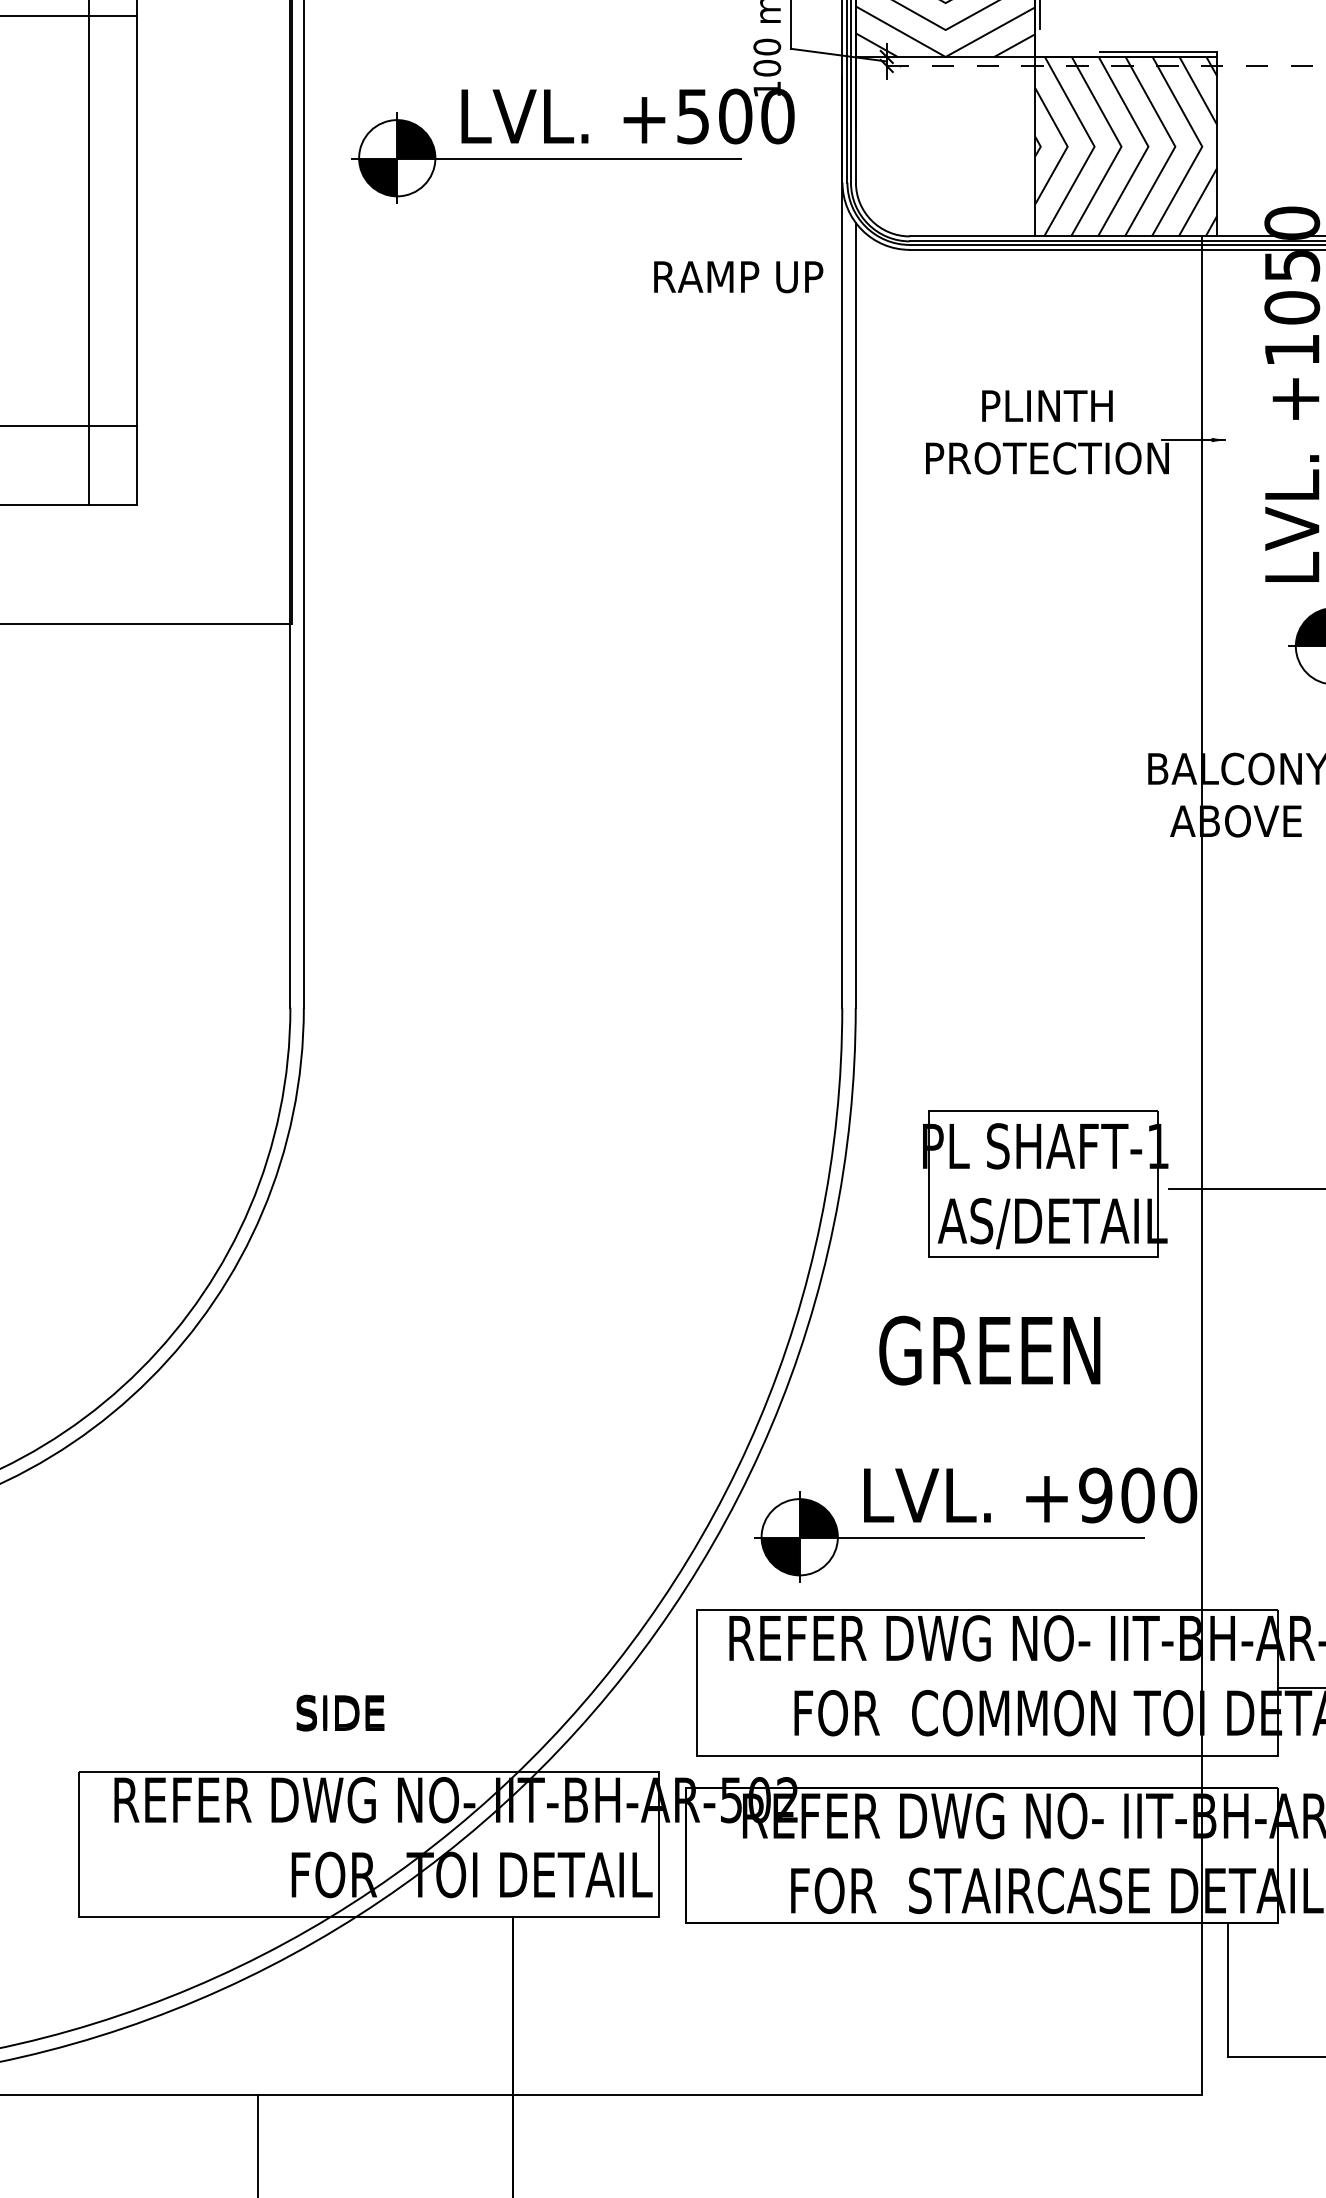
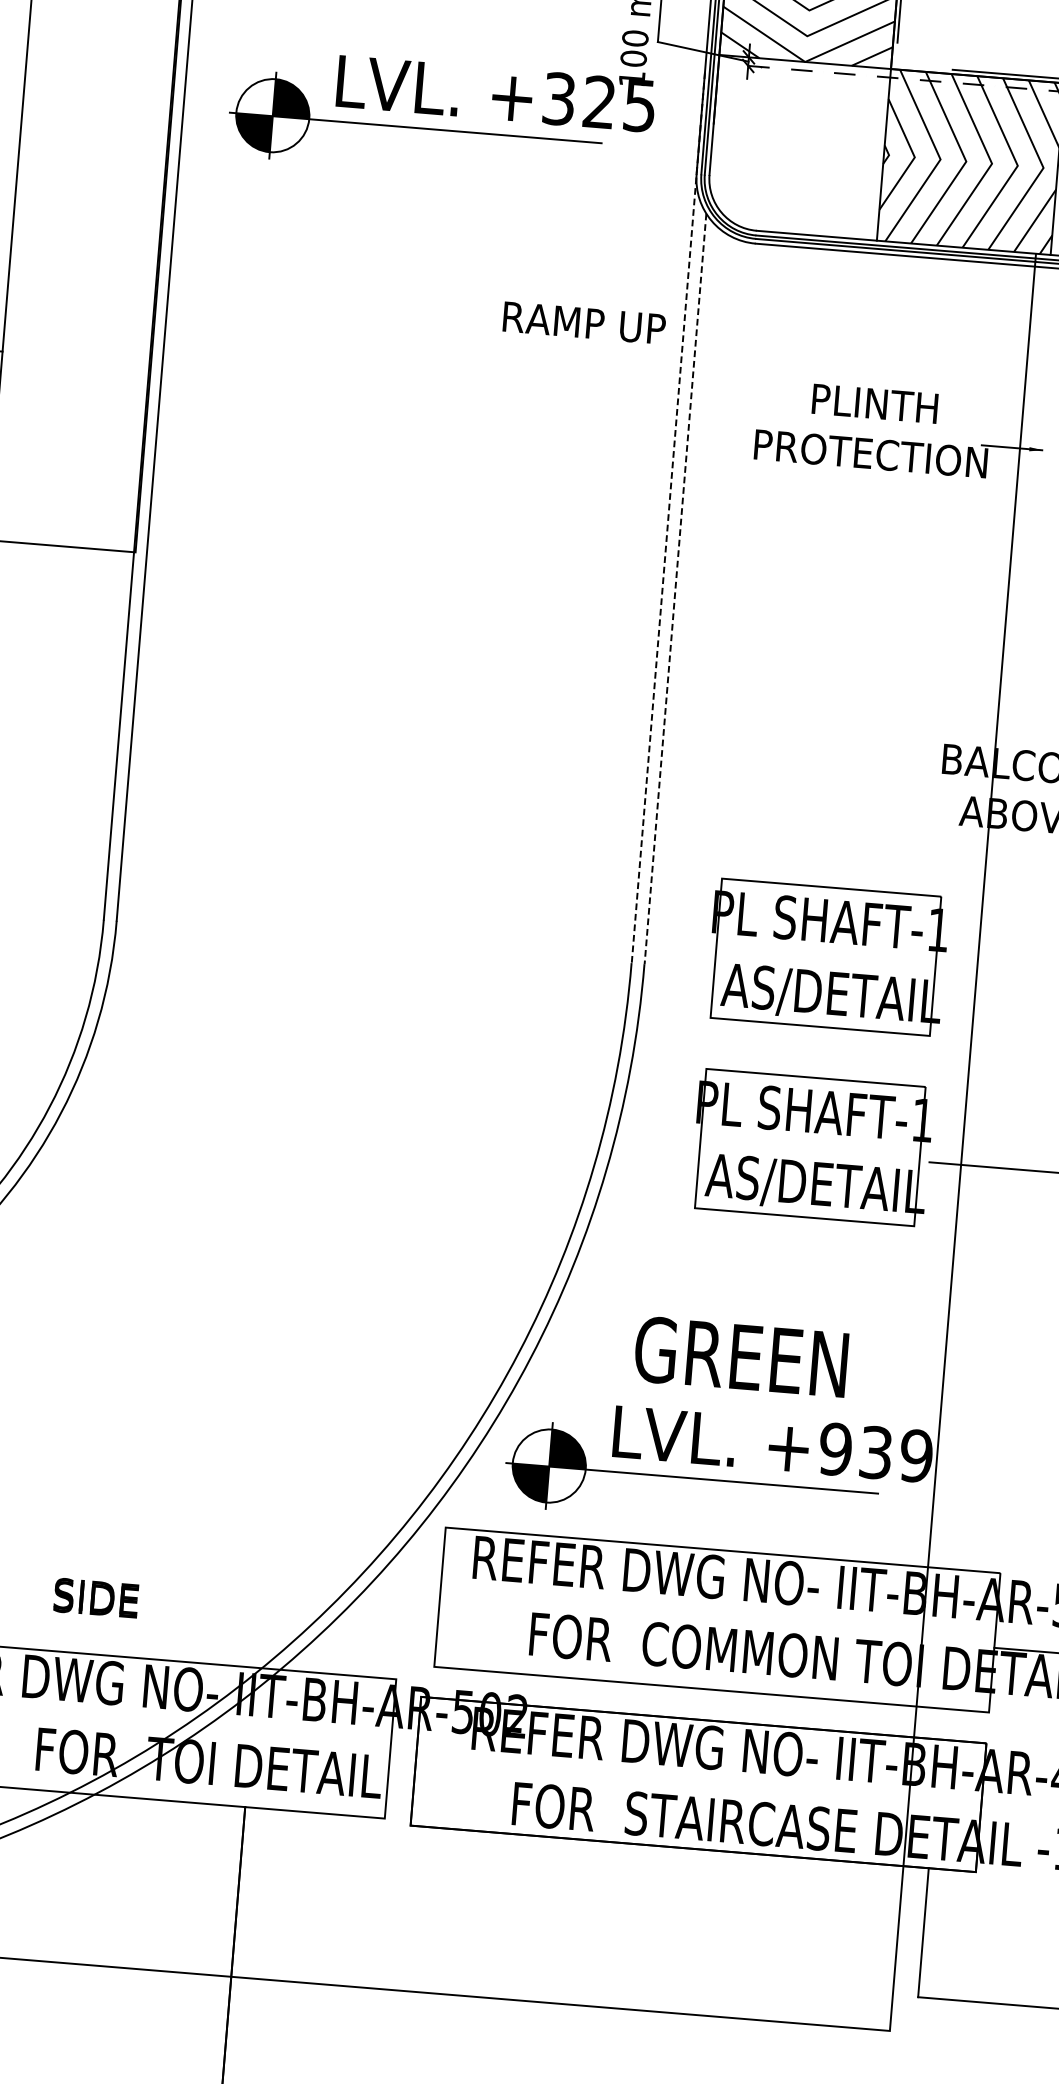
text: (735, 116) -> (599, 102), +500 -> +325
text: (738, 277) -> (584, 323), moved
line: (842, 542) -> (668, 518), solid -> dashed
line: (855, 615) -> (675, 589), solid -> dashed
part: (1045, 984) -> (827, 956), added
text: (989, 1350) -> (740, 1356), moved
text: (1159, 1495) -> (896, 1454), +900 -> +939

